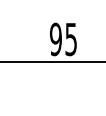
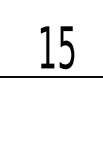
text: (55, 39) -> (46, 47), 95 -> 15

